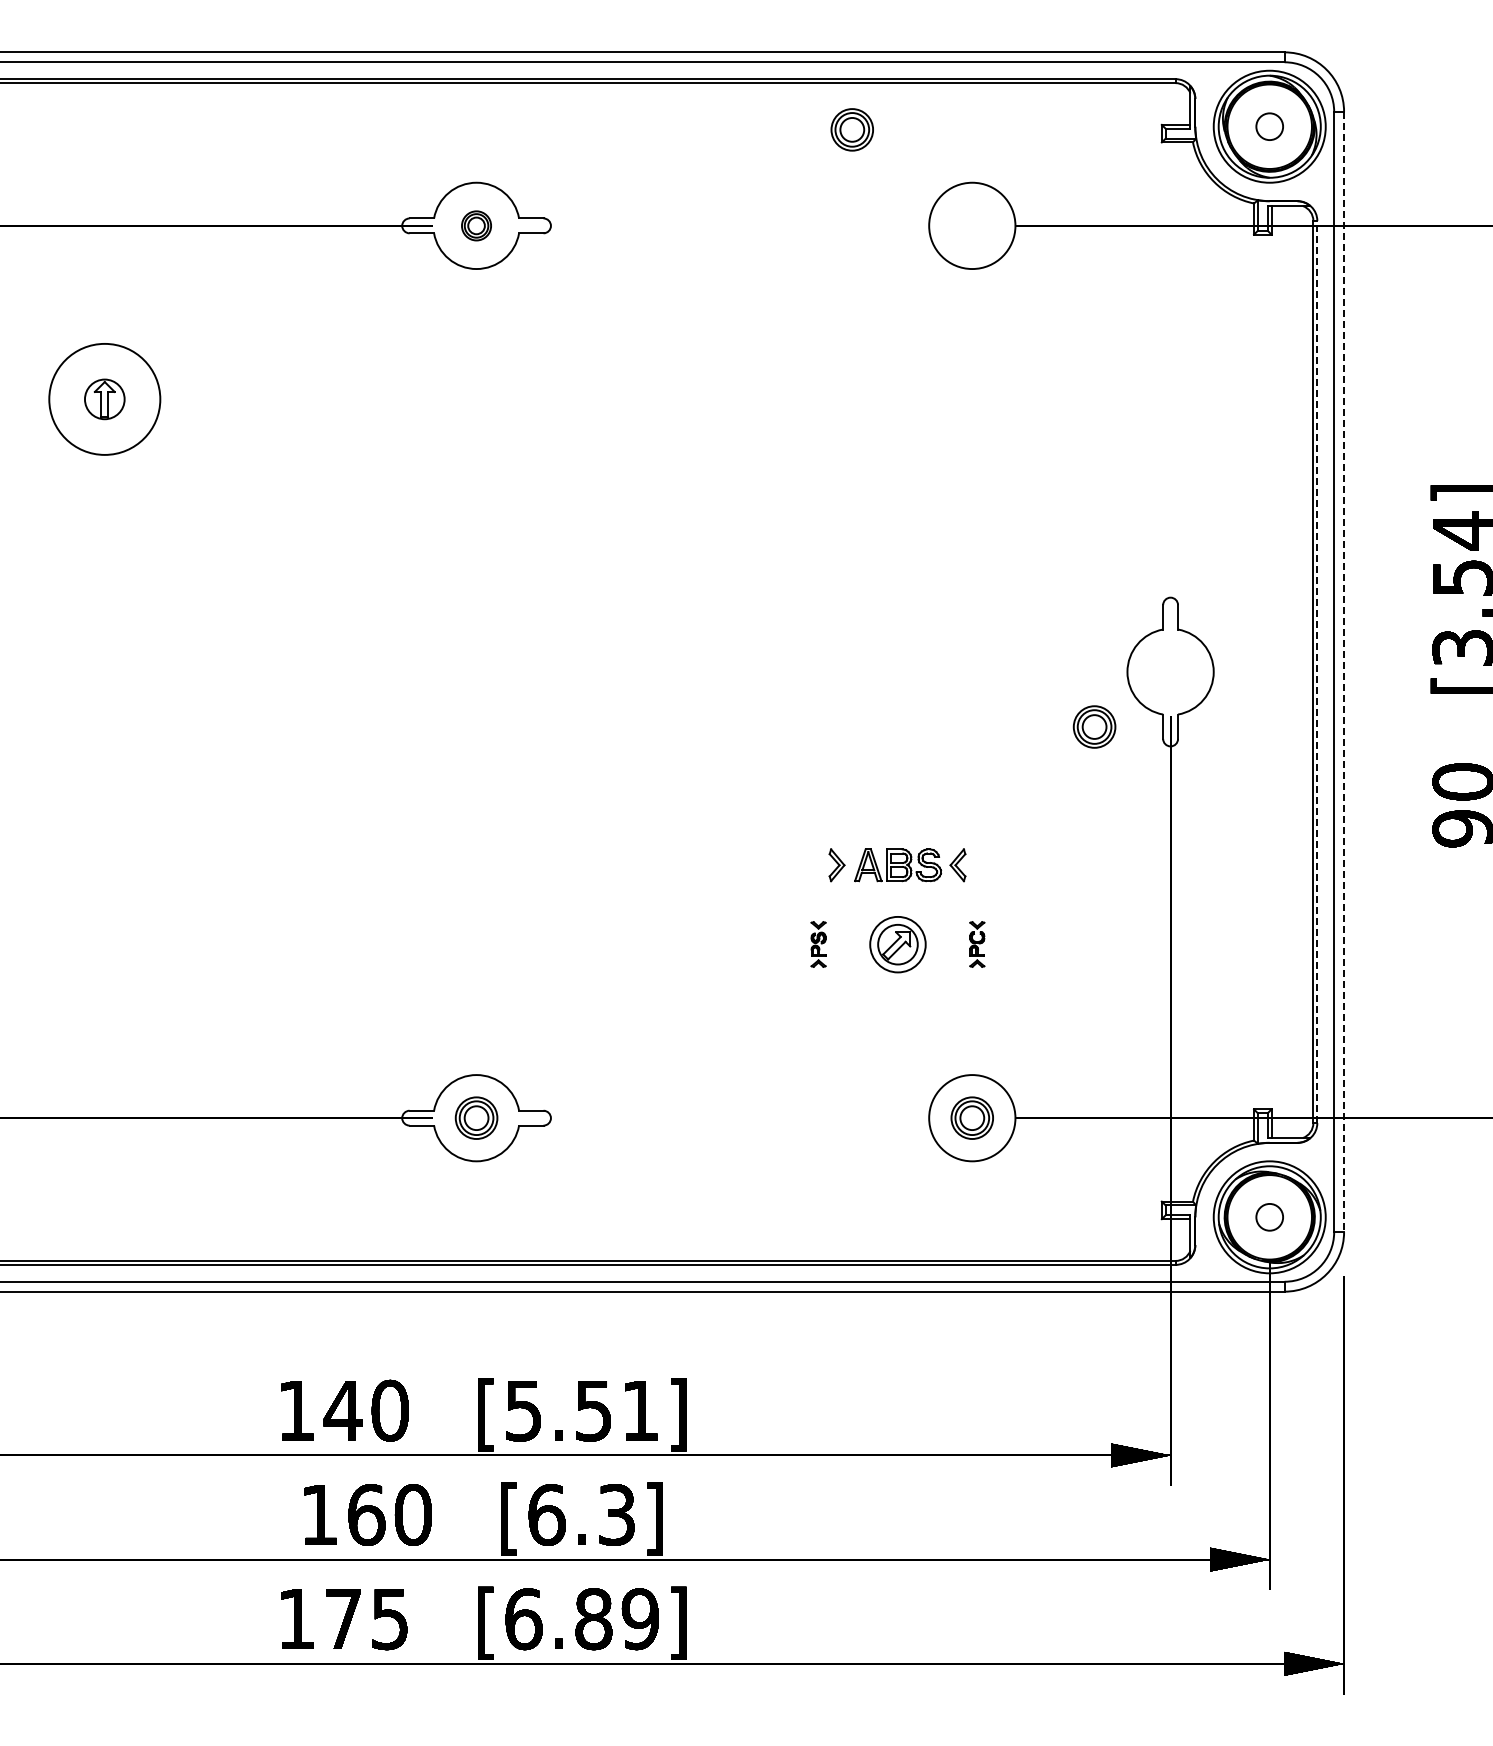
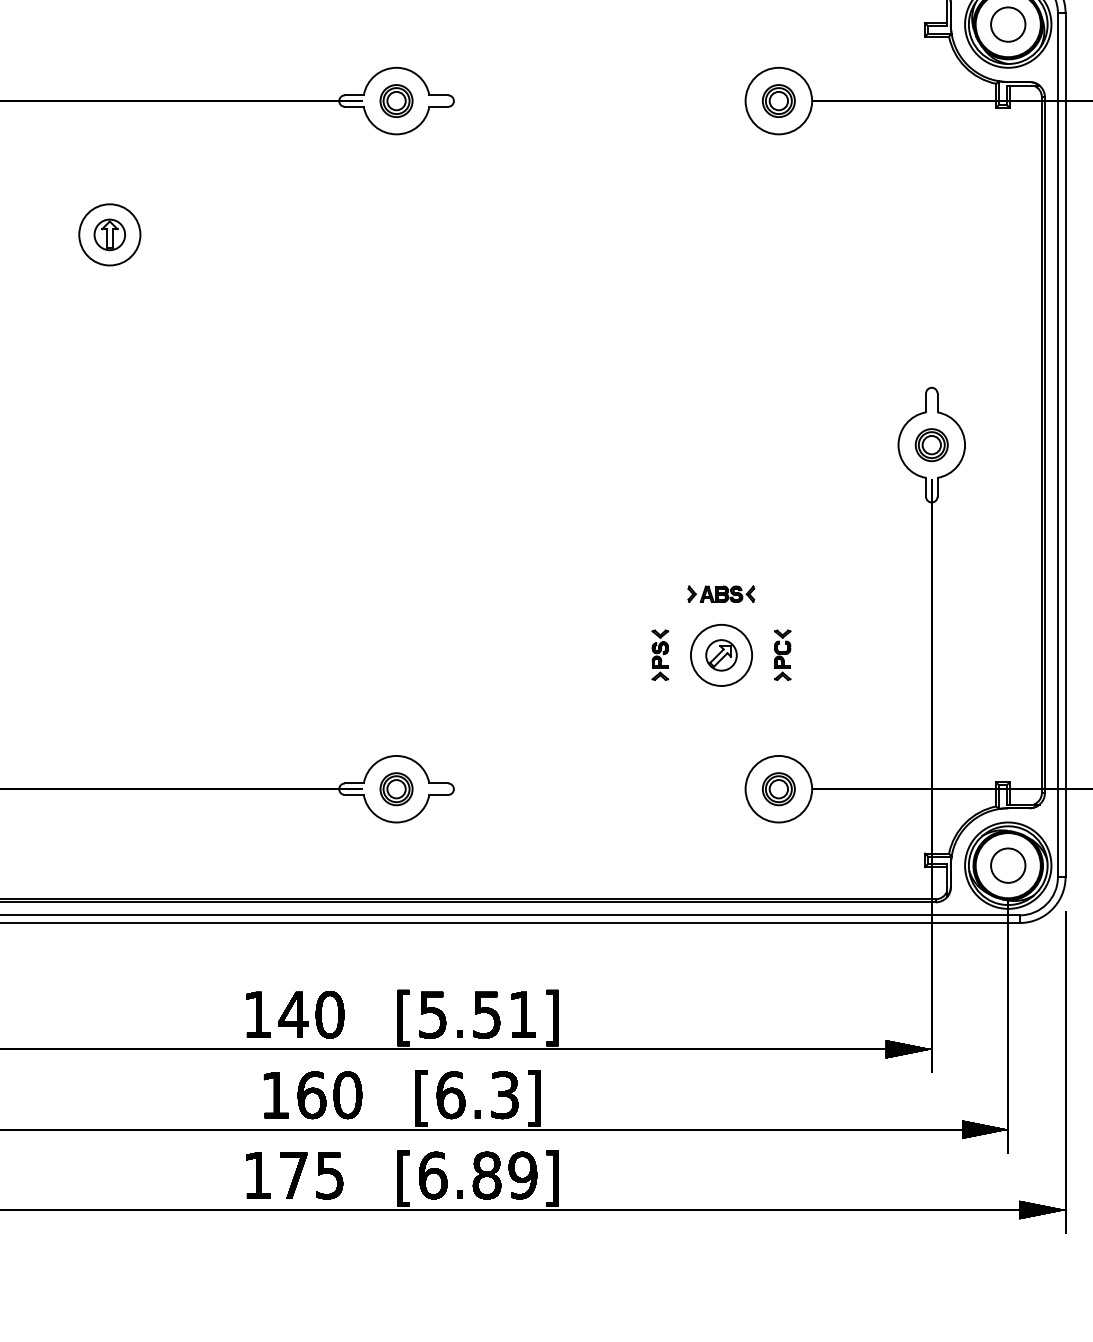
circle: (1269, 126) -> (1008, 24), size x1.67
part: (851, 129) -> (778, 100), moved
part: (476, 225) -> (396, 100), size x1.43
circle: (104, 399) -> (109, 234), size x0.71
line: (1317, 671) -> (1045, 444), dashed -> solid
line: (1344, 672) -> (1065, 445), dashed -> solid
part: (1094, 726) -> (931, 444), moved
part: (897, 865) -> (721, 594), size x0.62
part: (818, 944) -> (660, 655), size x1.43
circle: (897, 944) -> (721, 655), size x1.43
part: (977, 944) -> (782, 655), size x1.43
circle: (1269, 1217) -> (1008, 865), size x1.67

